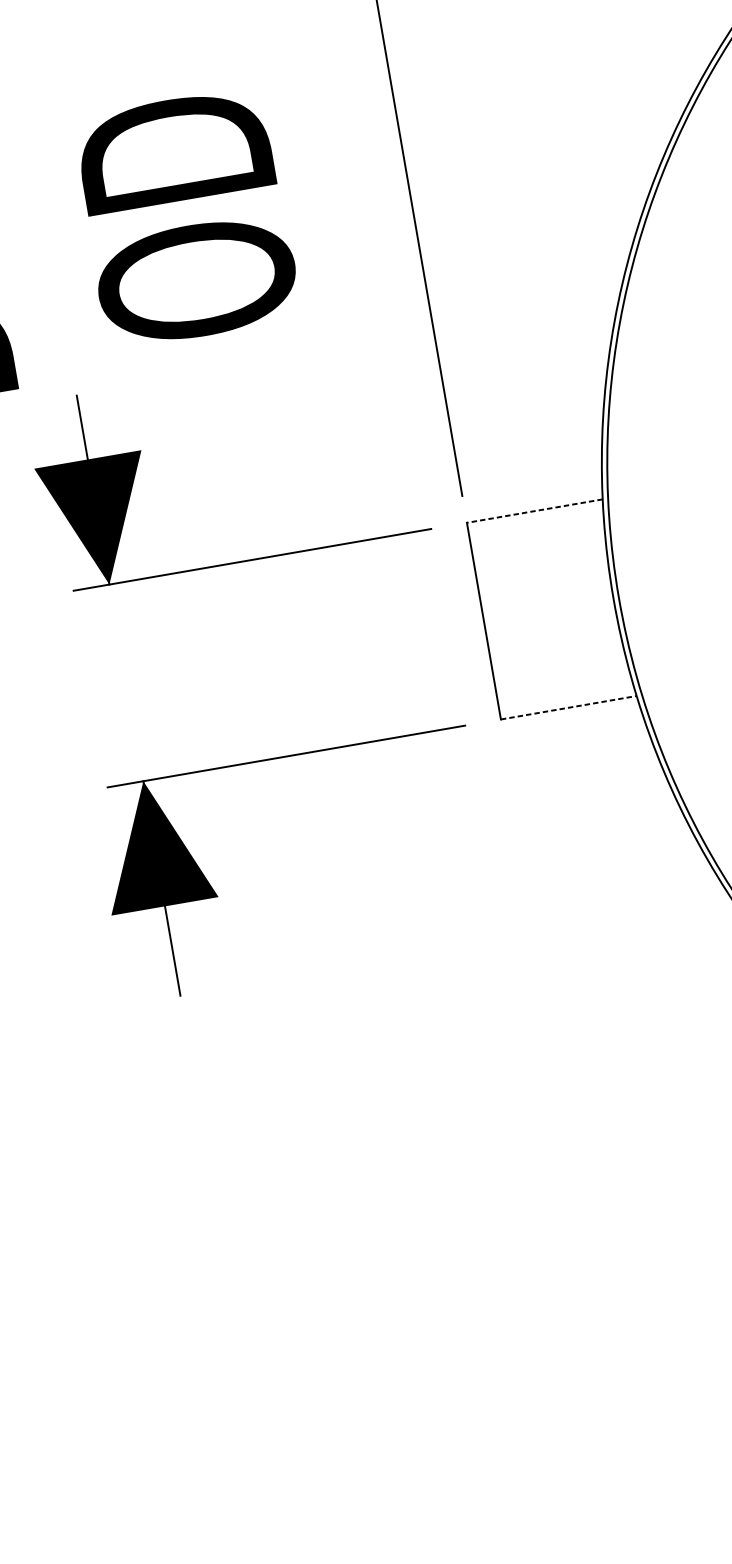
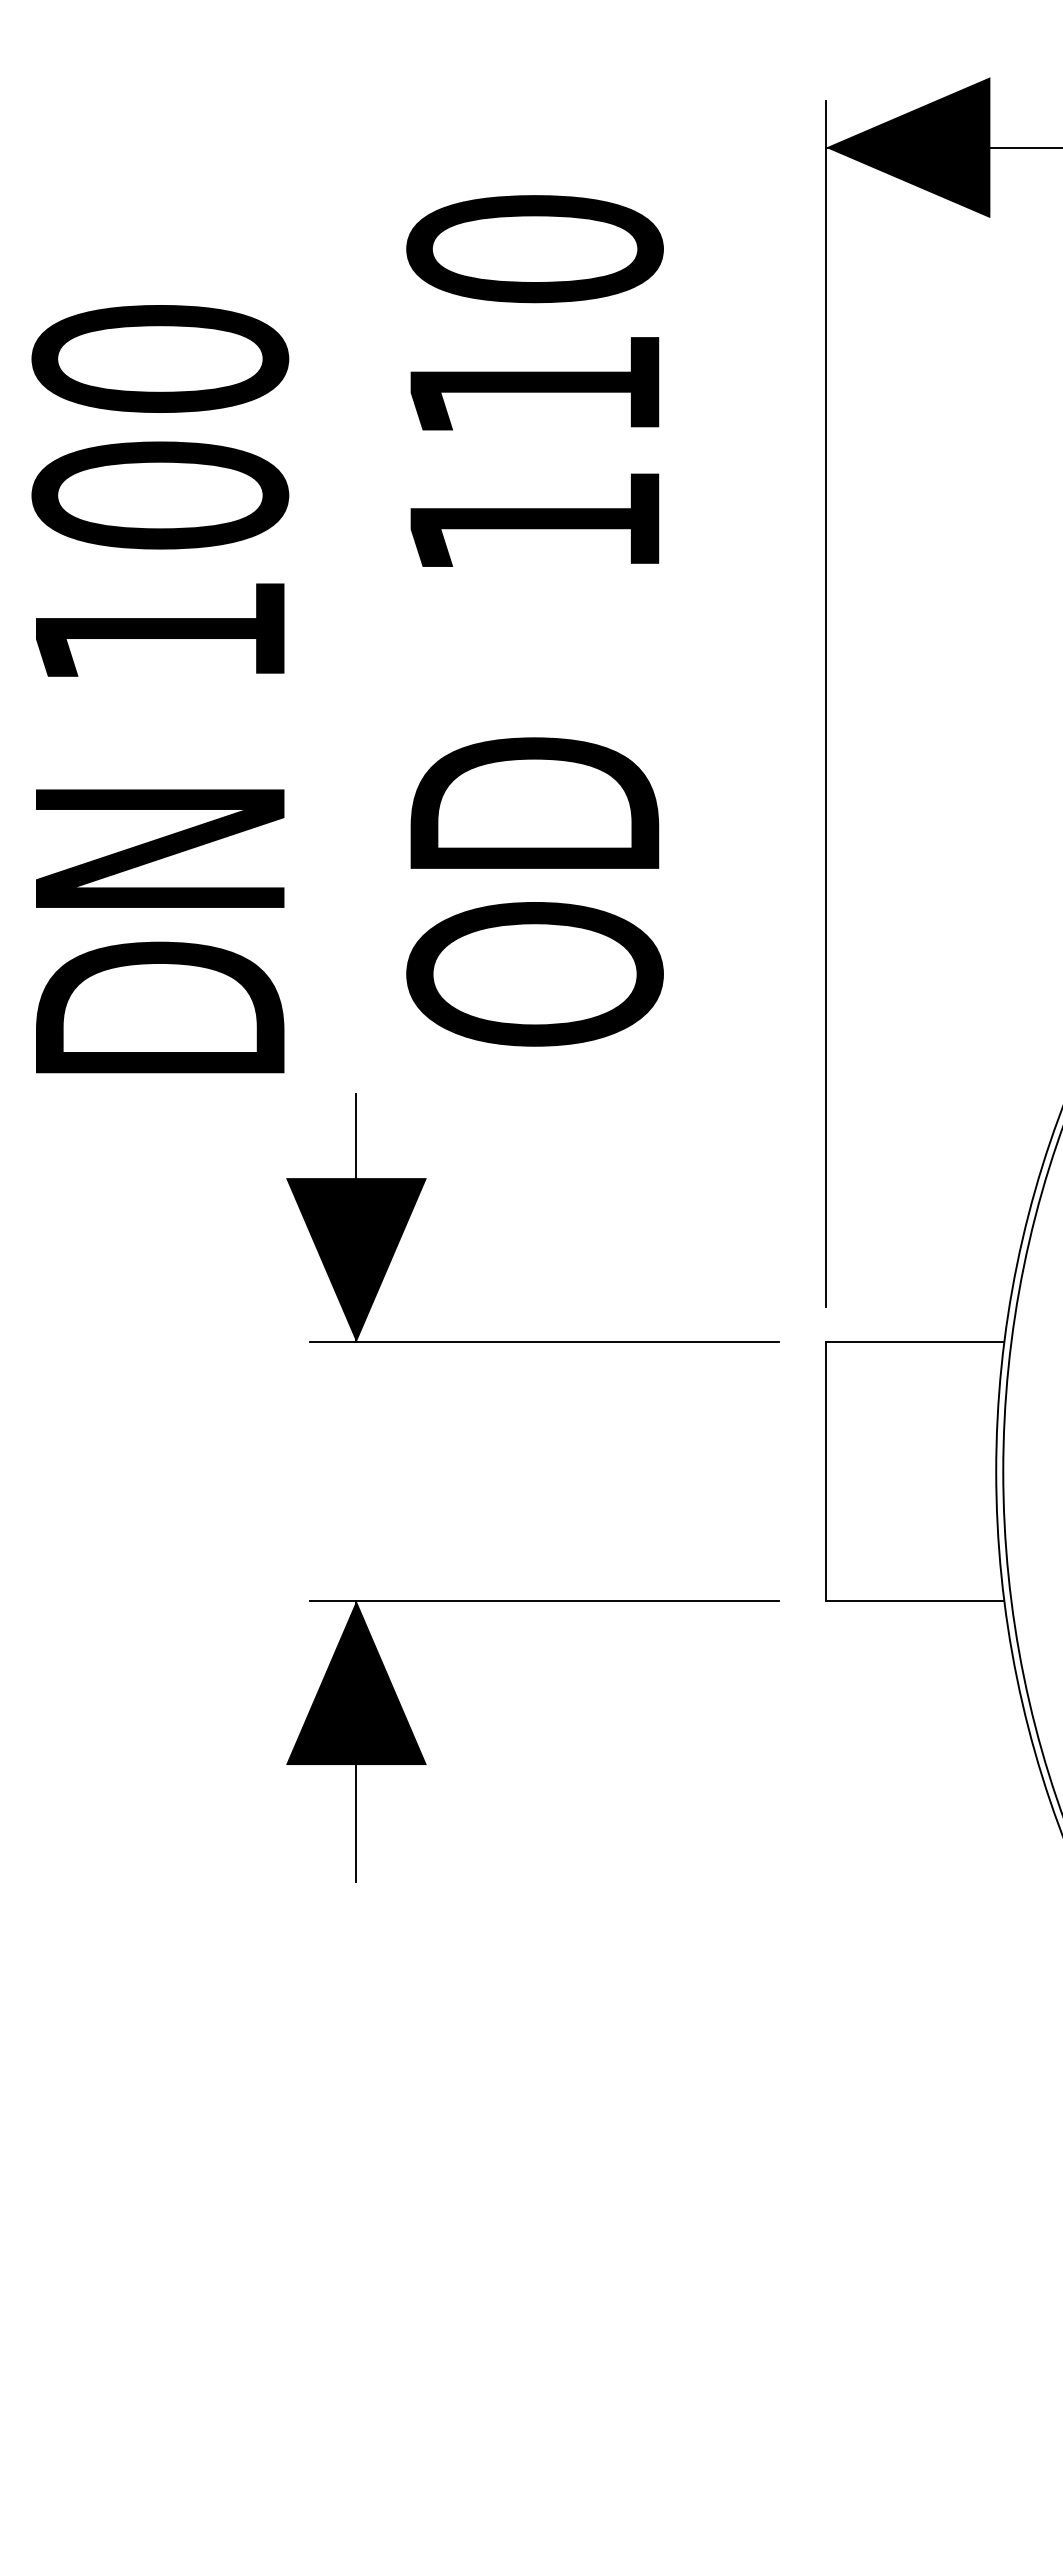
line: (534, 511) -> (914, 1342), dashed -> solid
line: (569, 707) -> (915, 1600), dashed -> solid

